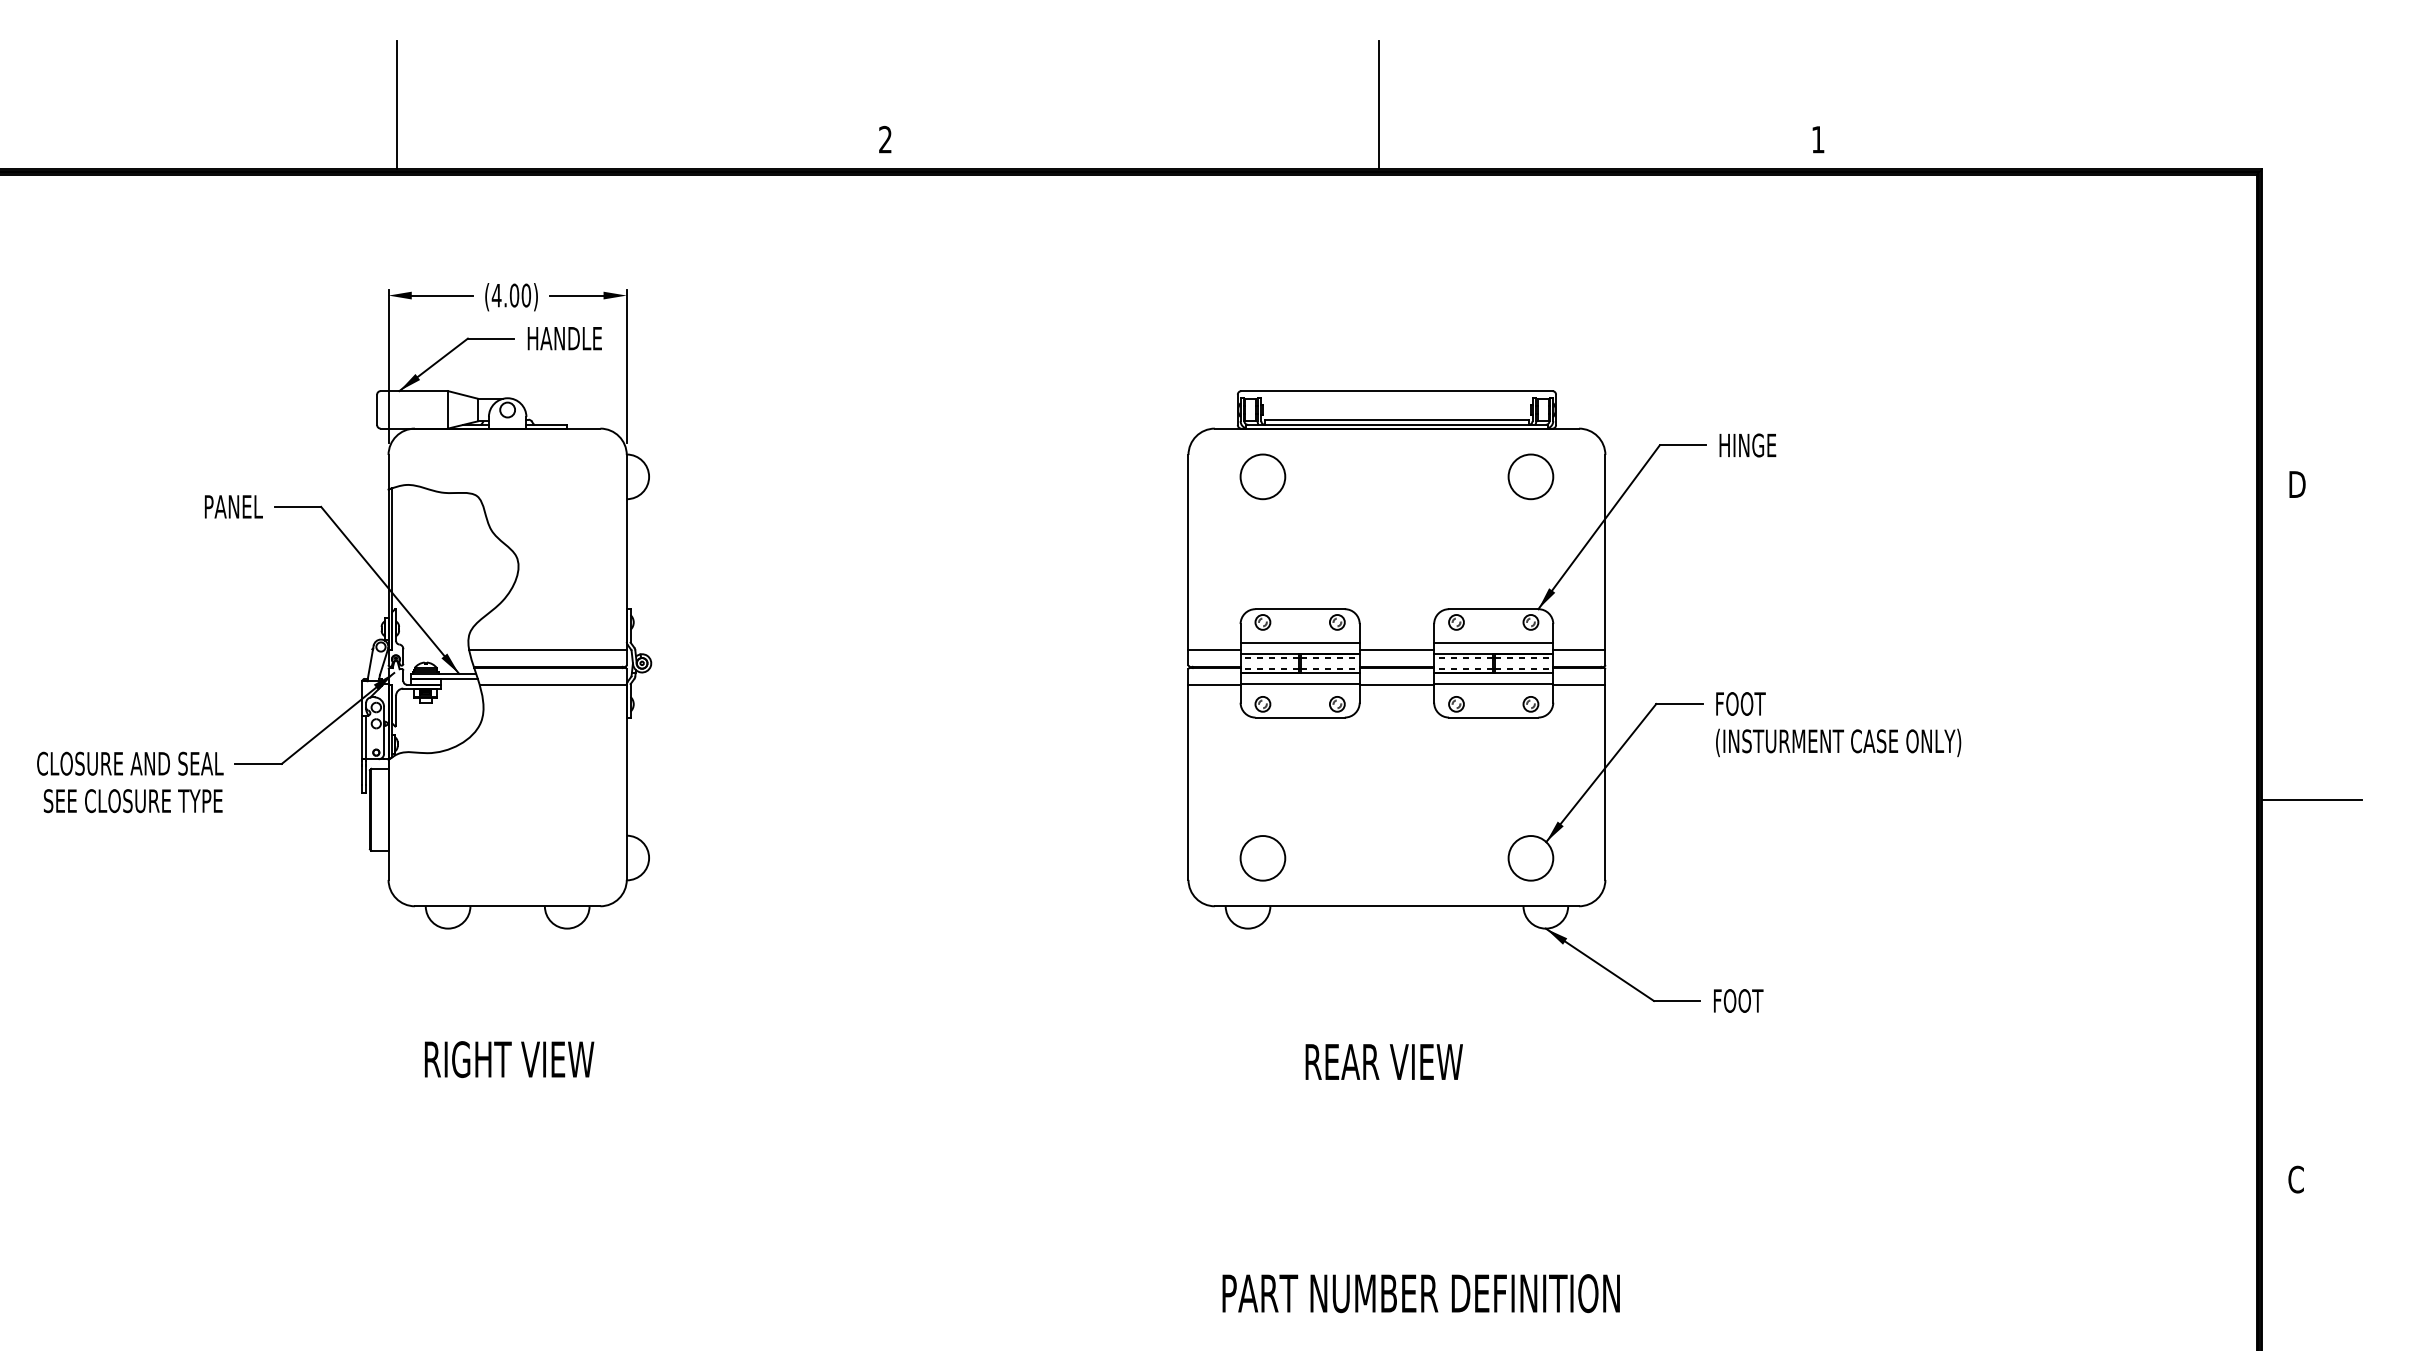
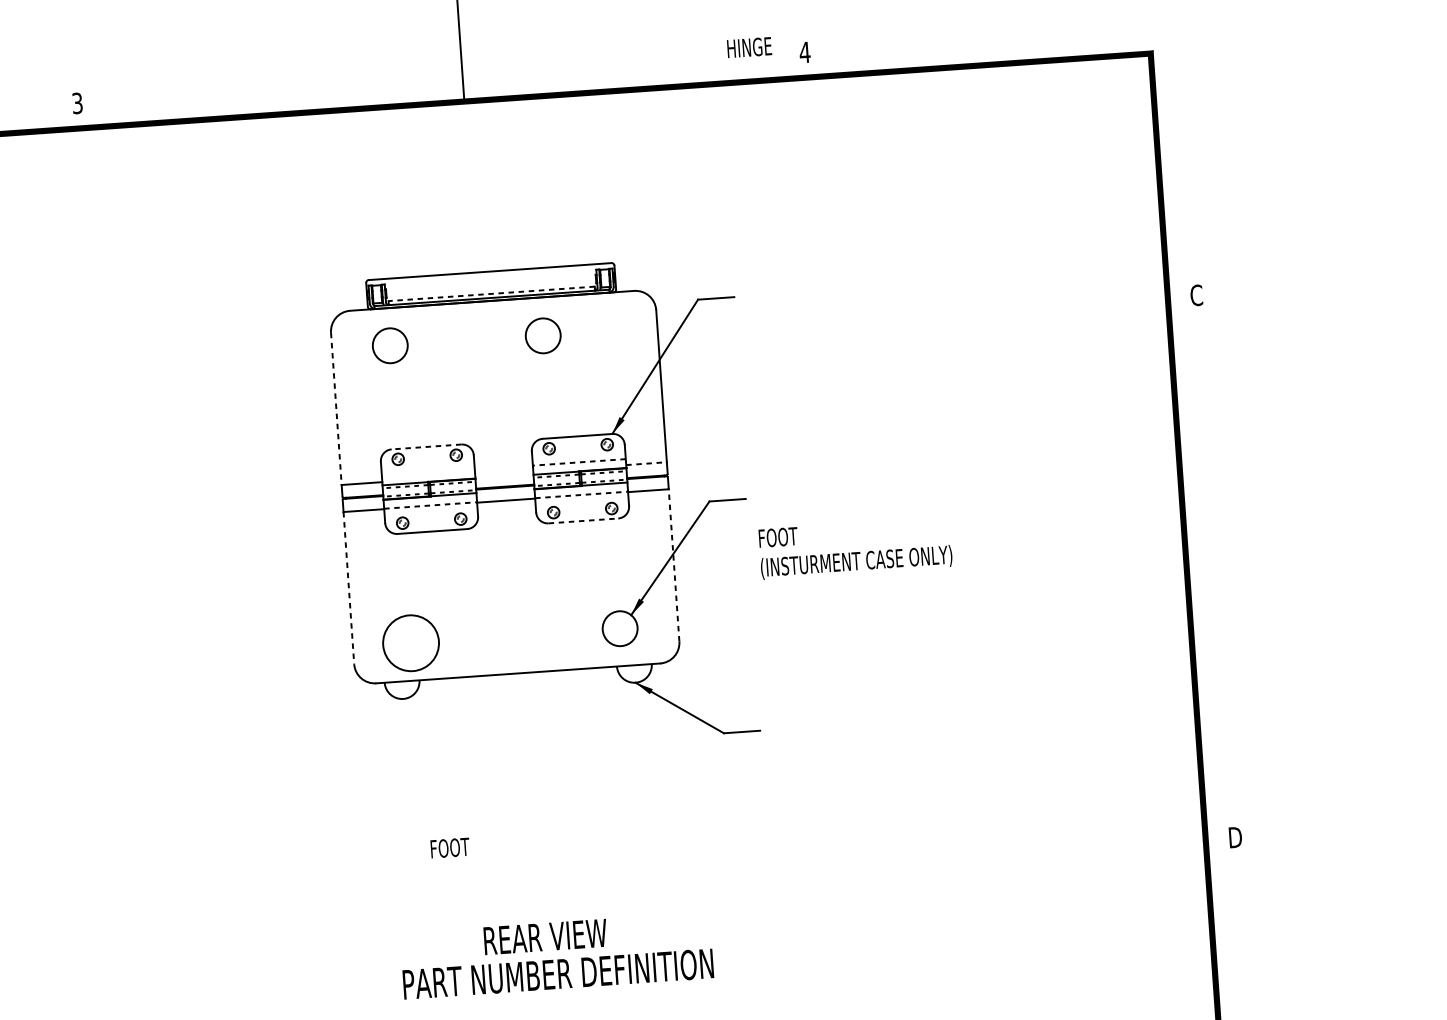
text: (885, 139) -> (77, 103), 2 -> 3
text: (1818, 139) -> (805, 52), 1 -> 4
line: (1396, 419) -> (491, 293), solid -> dashed
text: (1747, 445) -> (749, 47), moved
circle: (1530, 476) -> (542, 335), moved
text: (2296, 484) -> (1196, 295), D -> C
line: (1188, 552) -> (336, 408), solid -> dashed
line: (1300, 609) -> (426, 447), solid -> dashed
line: (1299, 642) -> (427, 472), removed
line: (1493, 642) -> (579, 462), solid -> dashed
line: (1396, 650) -> (503, 473), removed
line: (1579, 650) -> (646, 463), solid -> dashed
line: (1300, 684) -> (430, 505), solid -> dashed
line: (1493, 684) -> (581, 495), solid -> dashed
line: (1493, 717) -> (583, 520), solid -> dashed
text: (1838, 724) -> (855, 548), moved
line: (1188, 782) -> (348, 588), solid -> dashed
line: (1605, 782) -> (674, 565), solid -> dashed
line: (2311, 799) -> (1225, 540), removed
circle: (1262, 858) -> (410, 643), size x1.6
text: (1738, 1000) -> (450, 847), moved
text: (1383, 1061) -> (544, 936), moved
text: (2296, 1179) -> (1234, 837), C -> D

